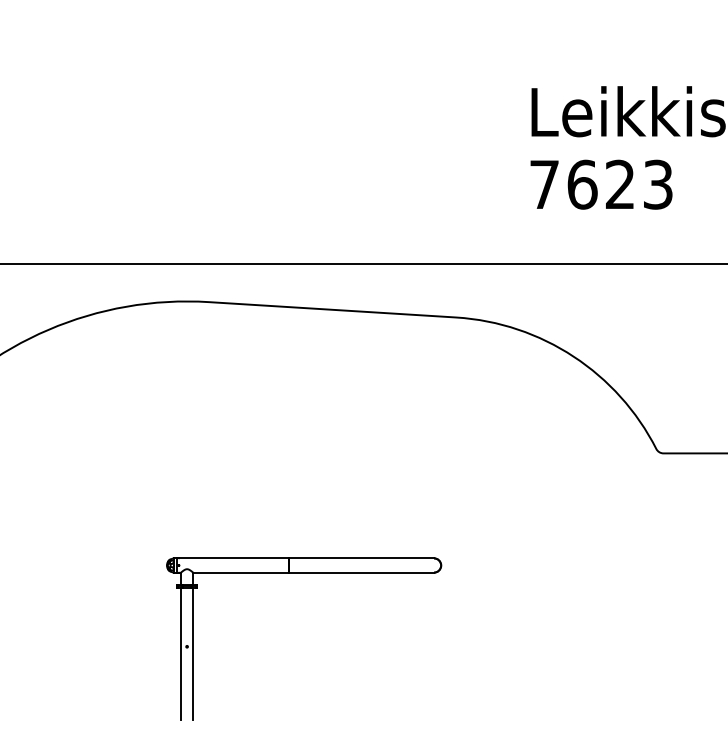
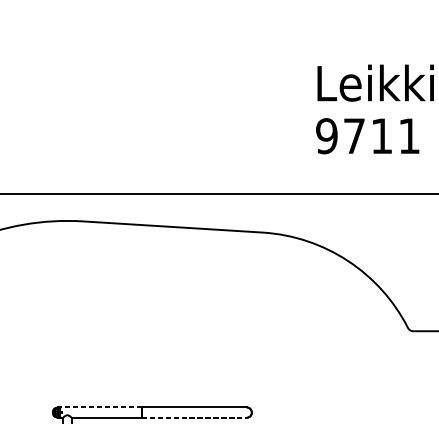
text: (600, 184) -> (367, 136), 7623 -> 9711
line: (234, 558) -> (101, 407), solid -> dashed
line: (362, 572) -> (194, 417), solid -> dashed

